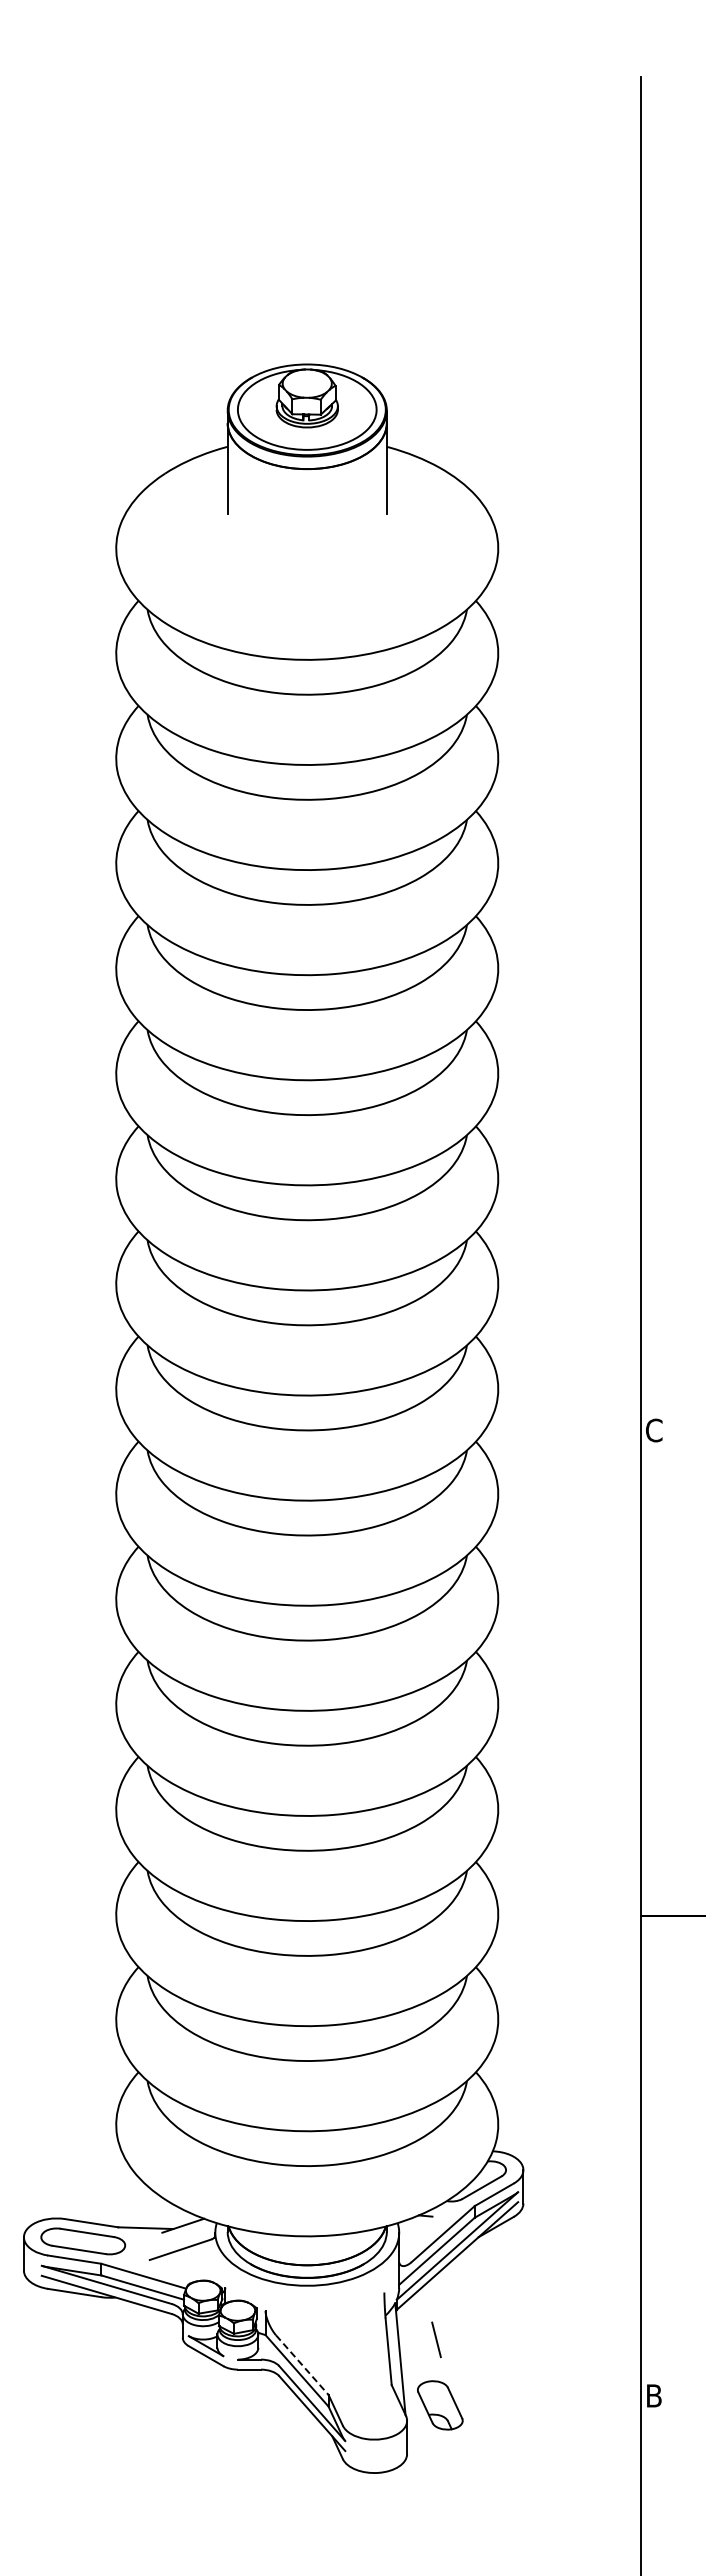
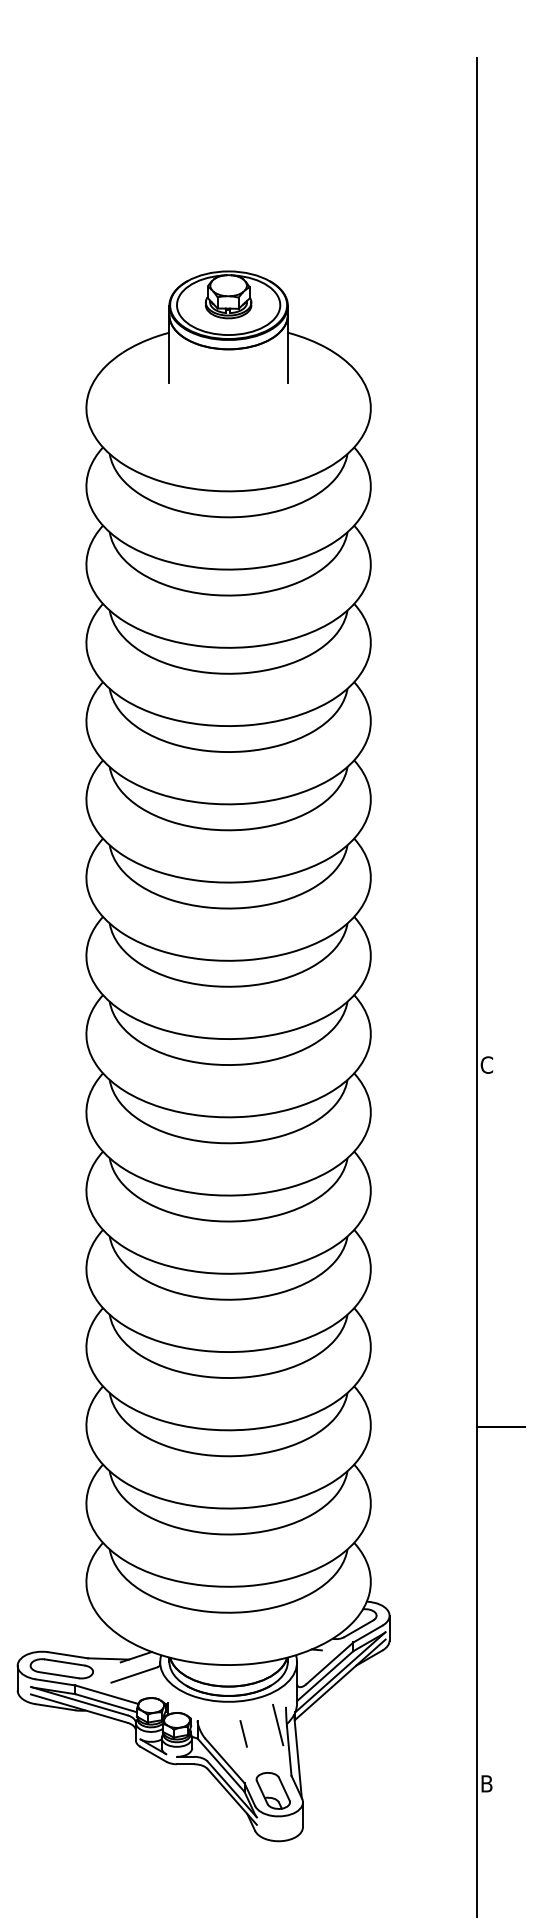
line: (373, 2316) -> (277, 1724), added
line: (436, 2339) -> (243, 1733), moved
line: (302, 2365) -> (225, 1761), dashed -> solid
part: (440, 2405) -> (273, 1790), moved

